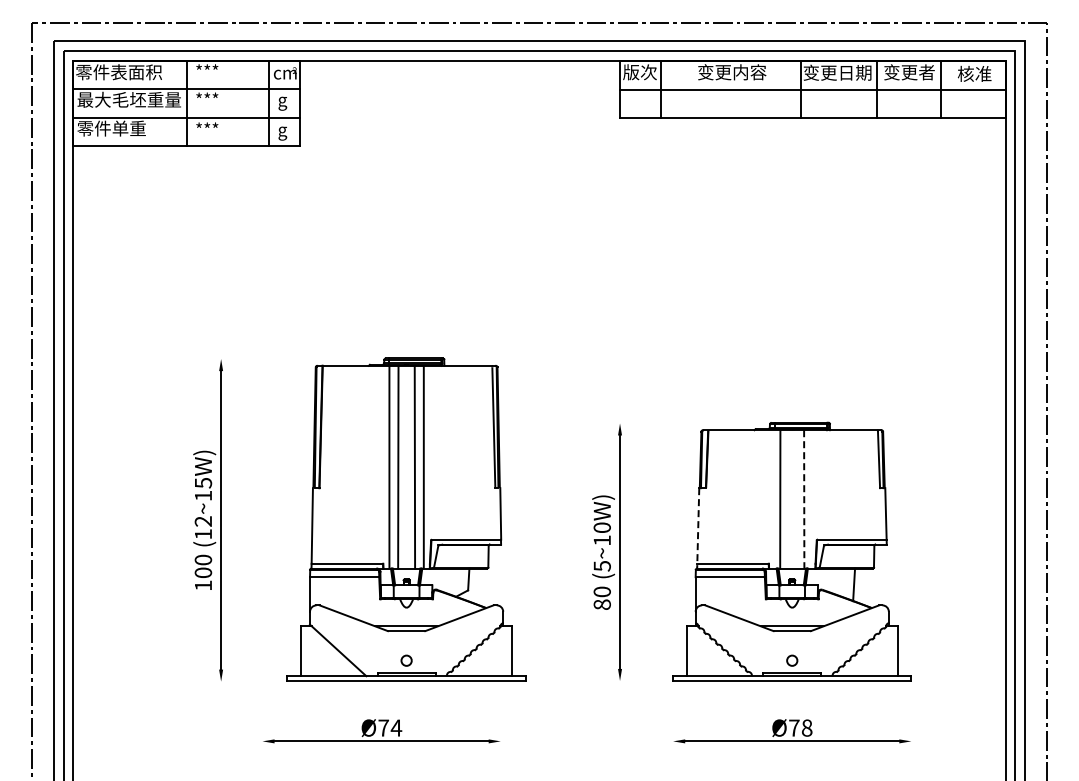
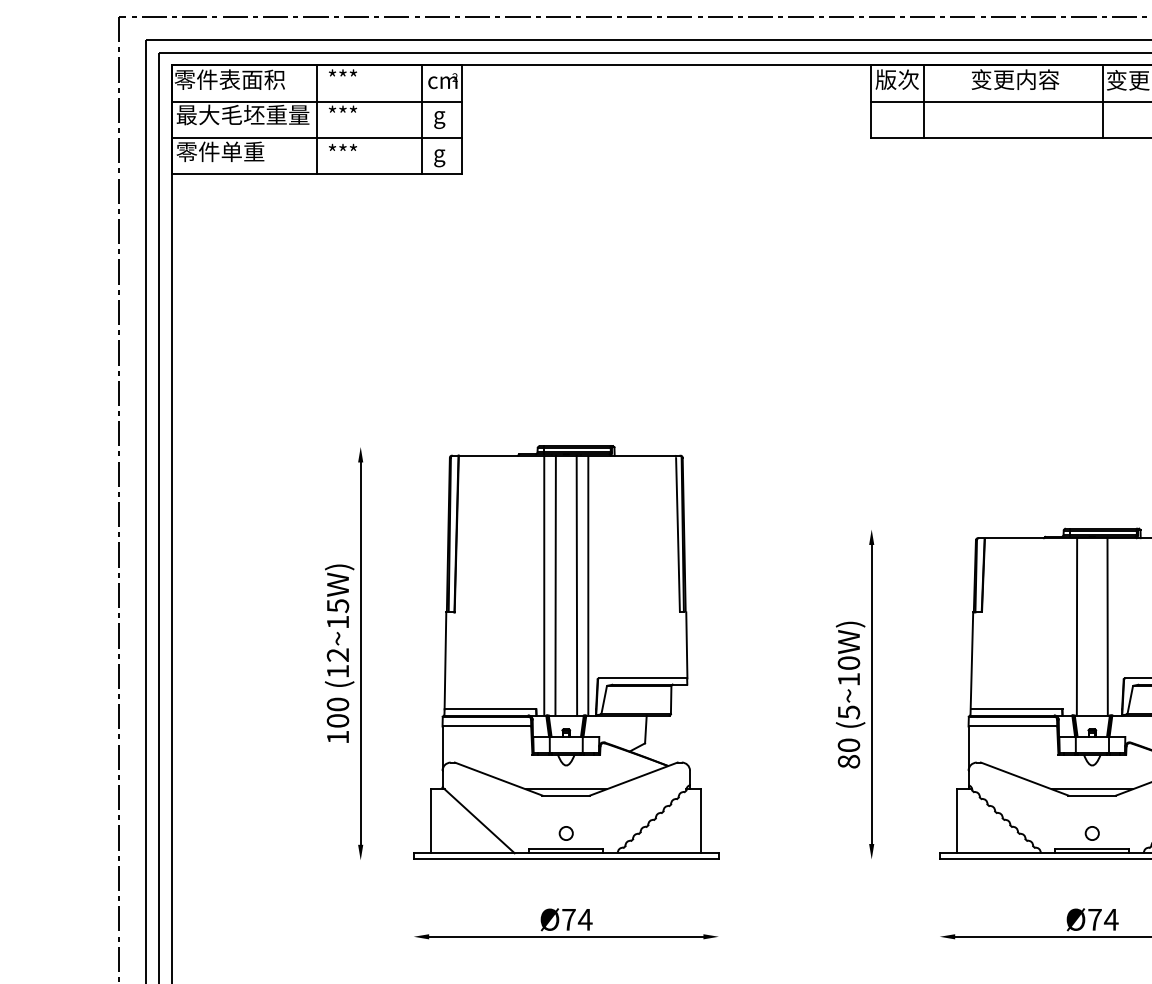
line: (804, 499) -> (1107, 626), dashed -> solid
part: (406, 519) -> (566, 652), moved
line: (698, 528) -> (972, 664), dashed -> solid
text: (806, 727) -> (1110, 919), Ø78 -> Ø74

